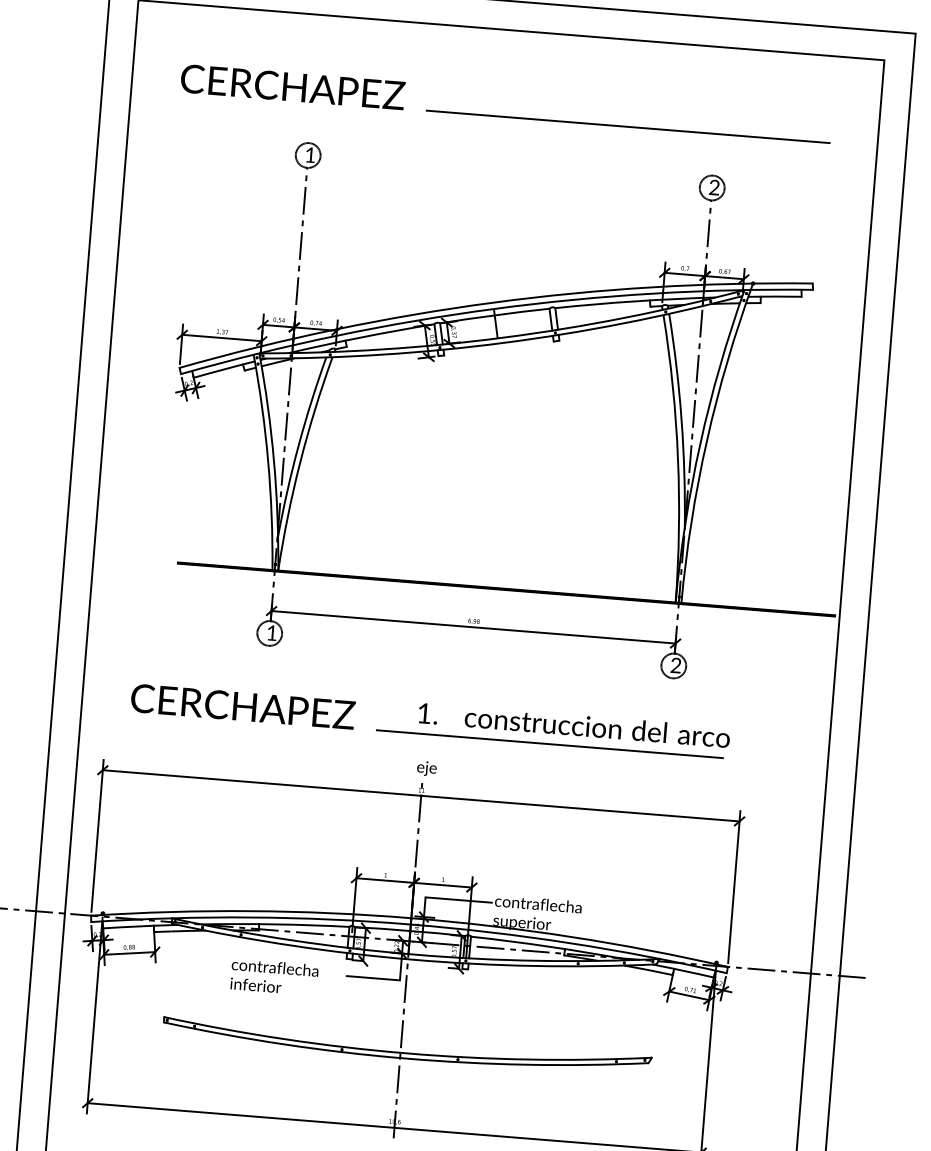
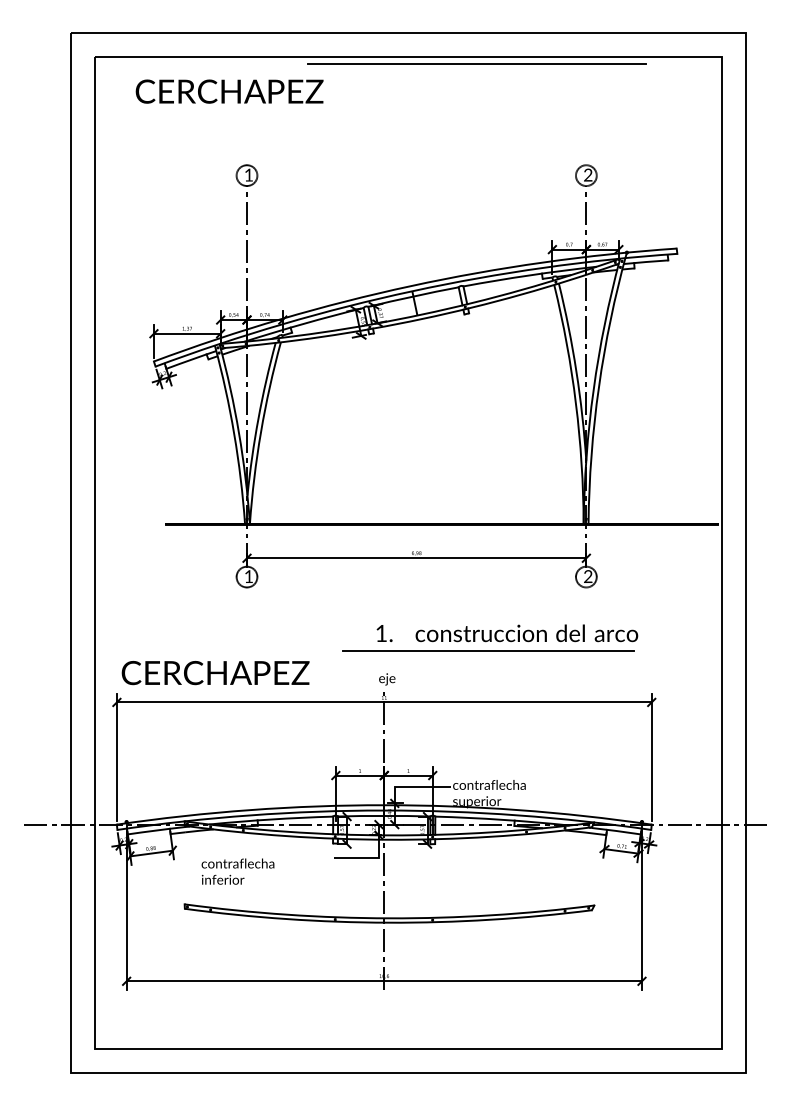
text: (292, 86) -> (229, 91), moved
line: (627, 125) -> (476, 63), moved
text: (242, 707) -> (215, 673), moved
text: (273, 976) -> (237, 871), moved

